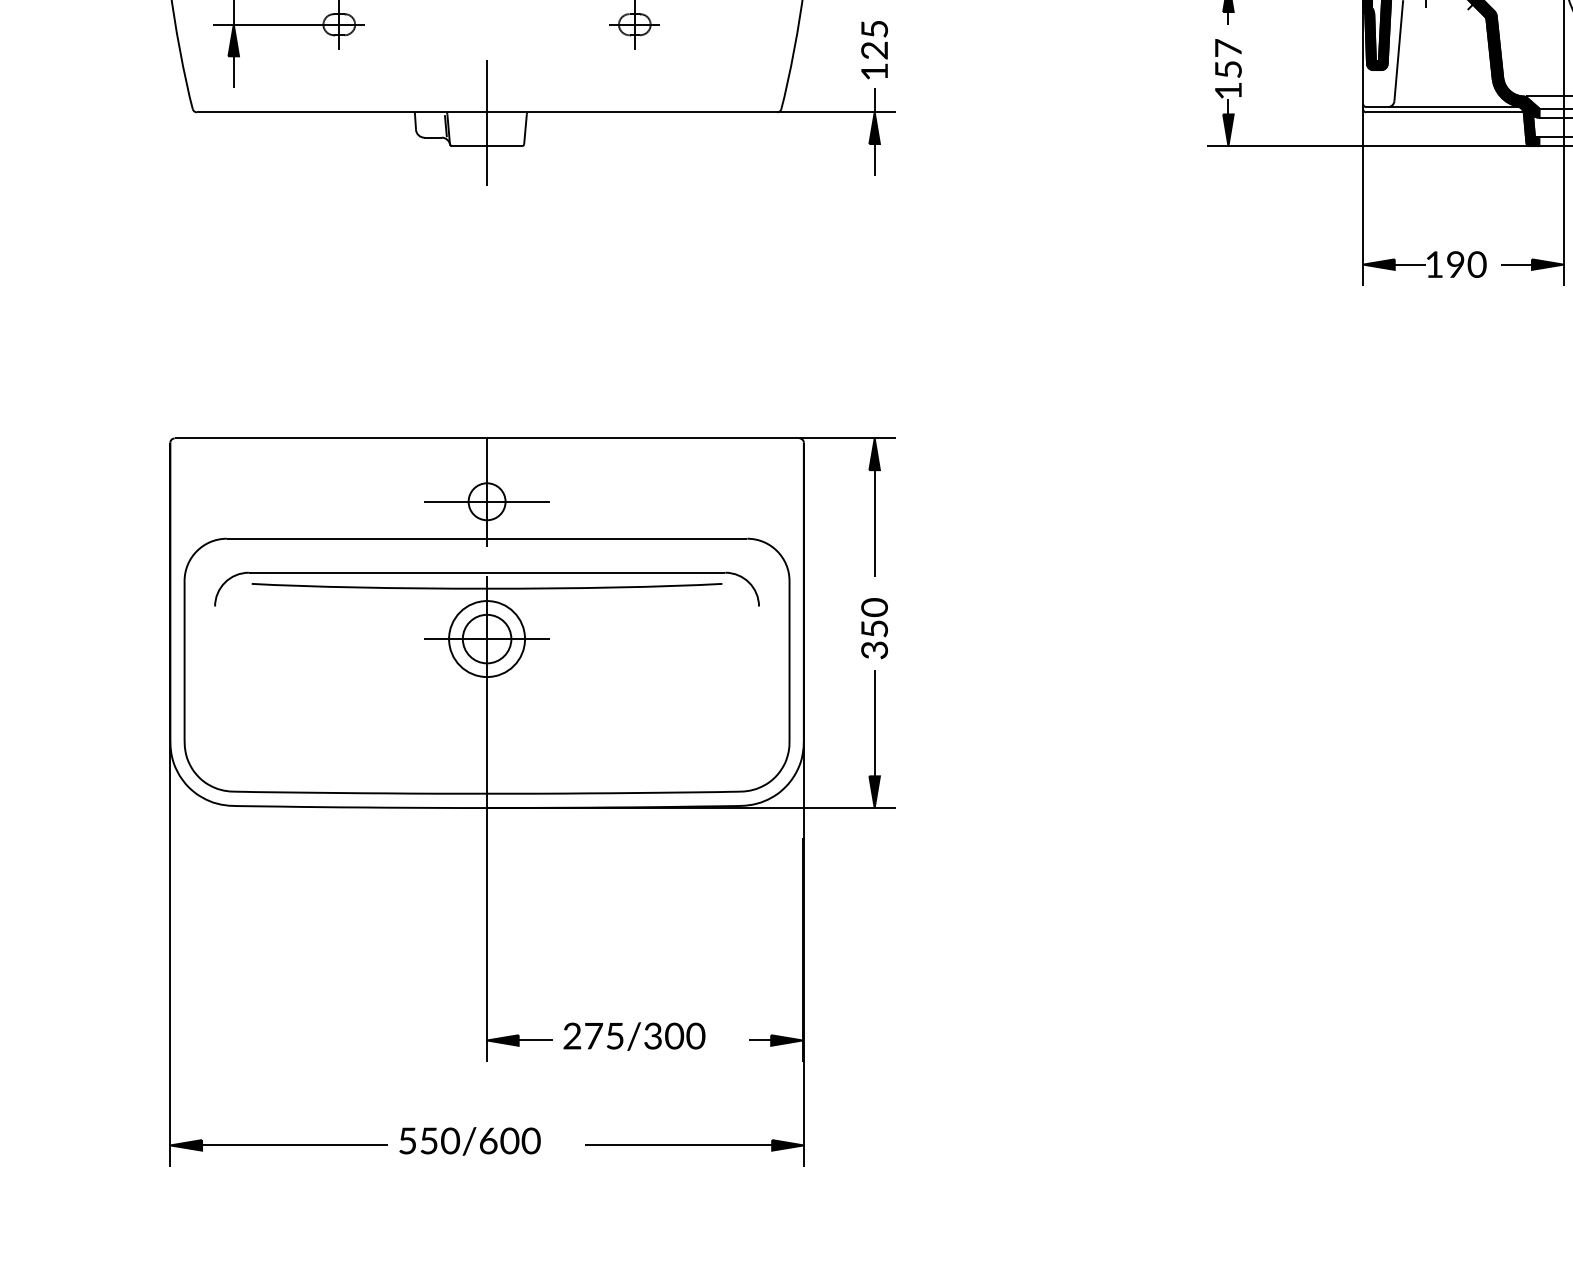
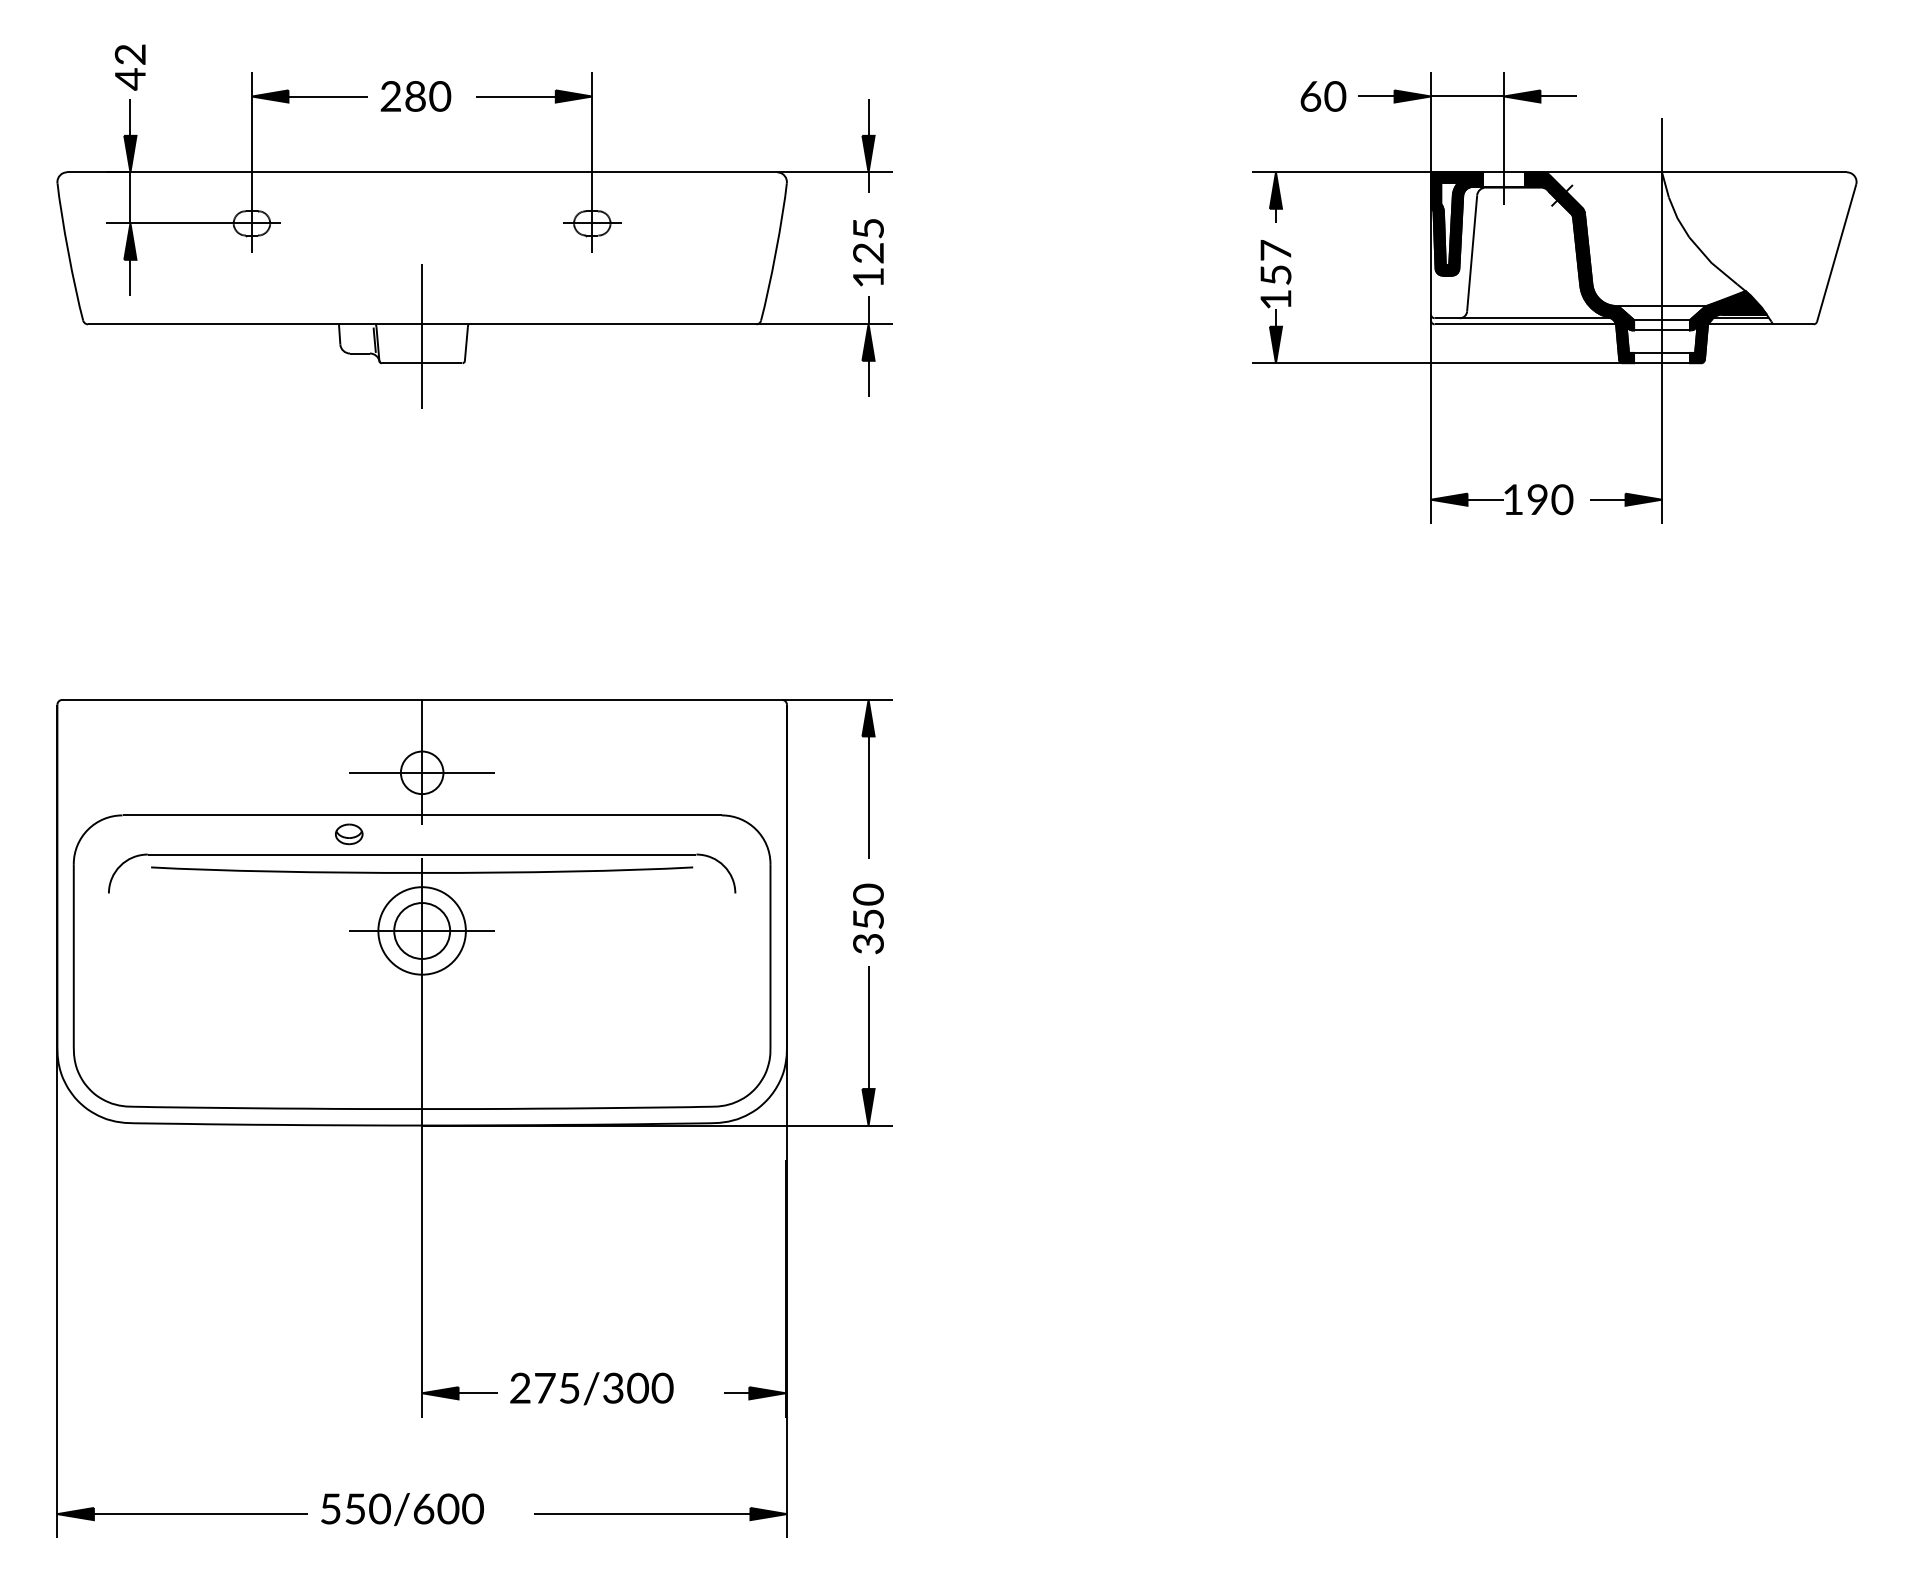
part: (423, 555) -> (349, 834), added

